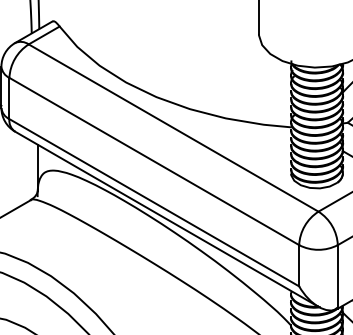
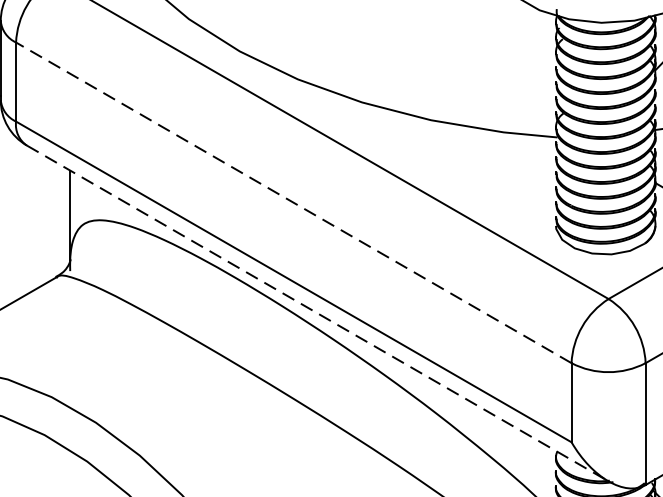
line: (153, 161) -> (292, 202), solid -> dashed
line: (167, 219) -> (319, 314), solid -> dashed

